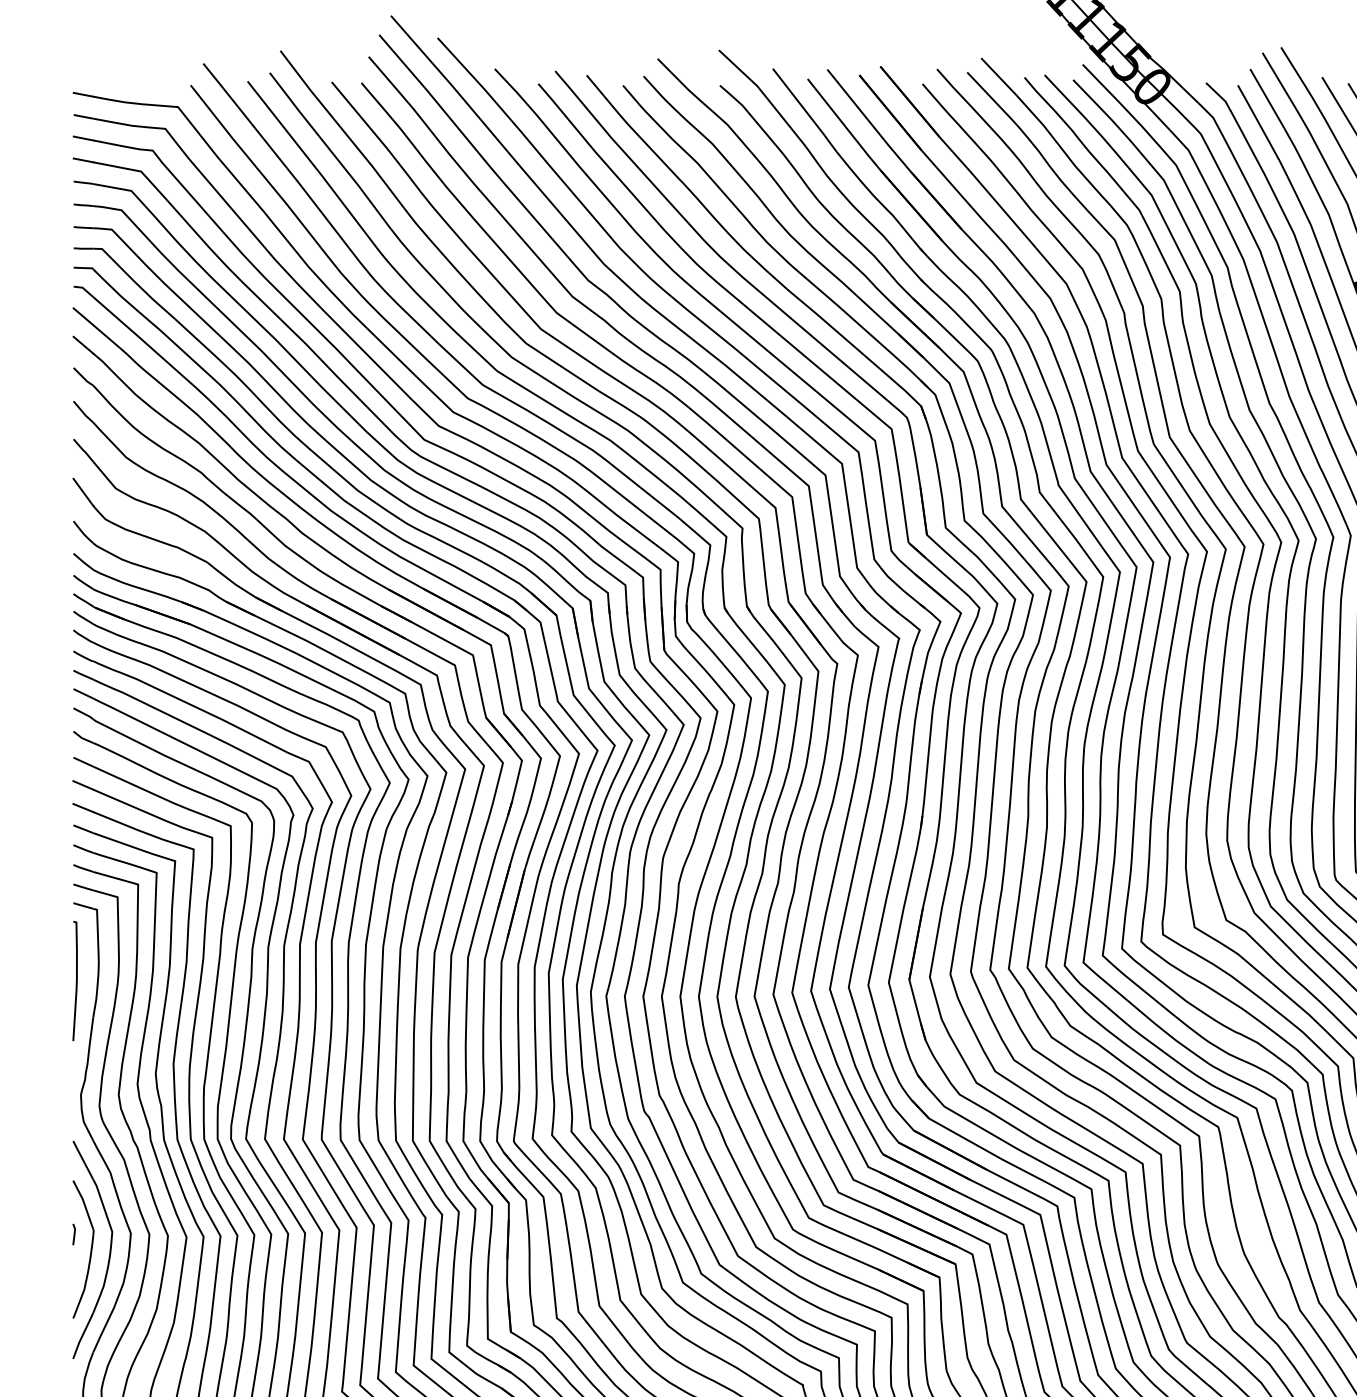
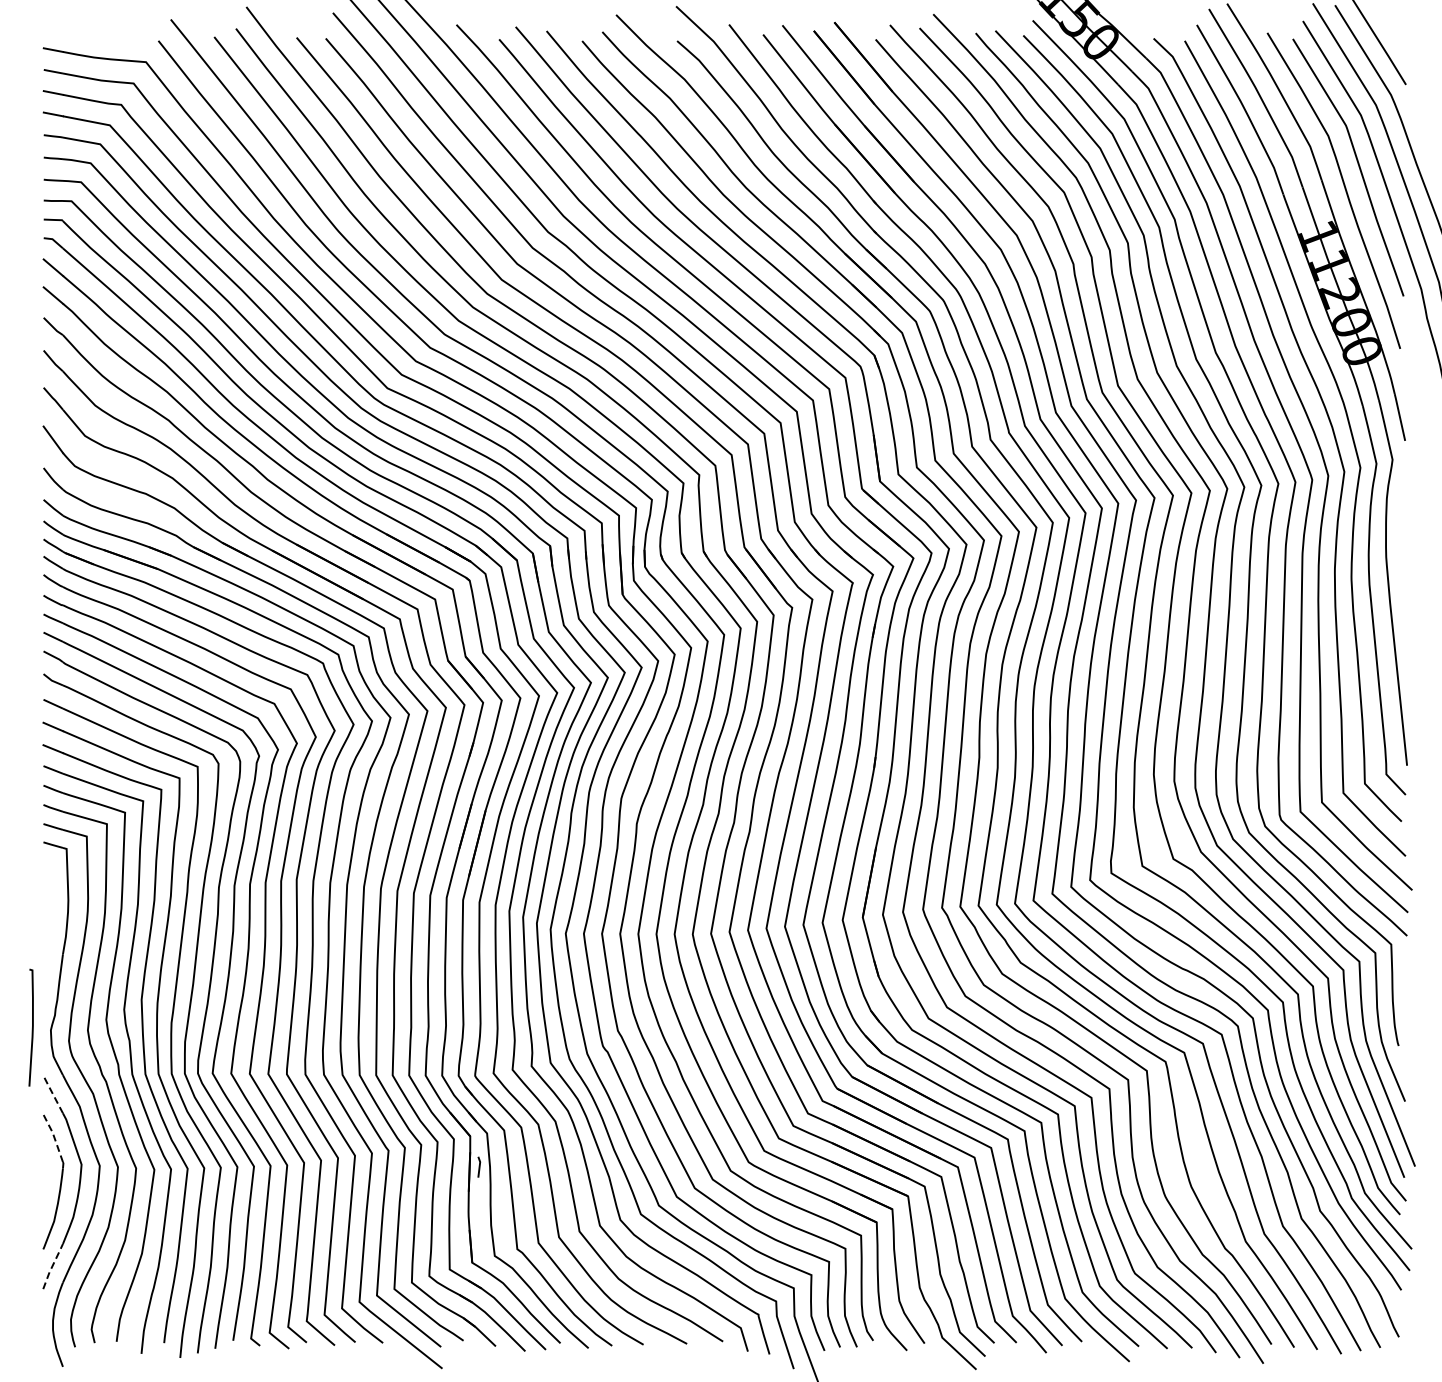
curve: (75, 981) -> (31, 1028), moved
line: (82, 1159) -> (52, 1093), solid -> dashed
line: (83, 1203) -> (53, 1136), solid -> dashed
line: (74, 1233) -> (479, 1166), moved
line: (82, 1335) -> (52, 1266), solid -> dashed

